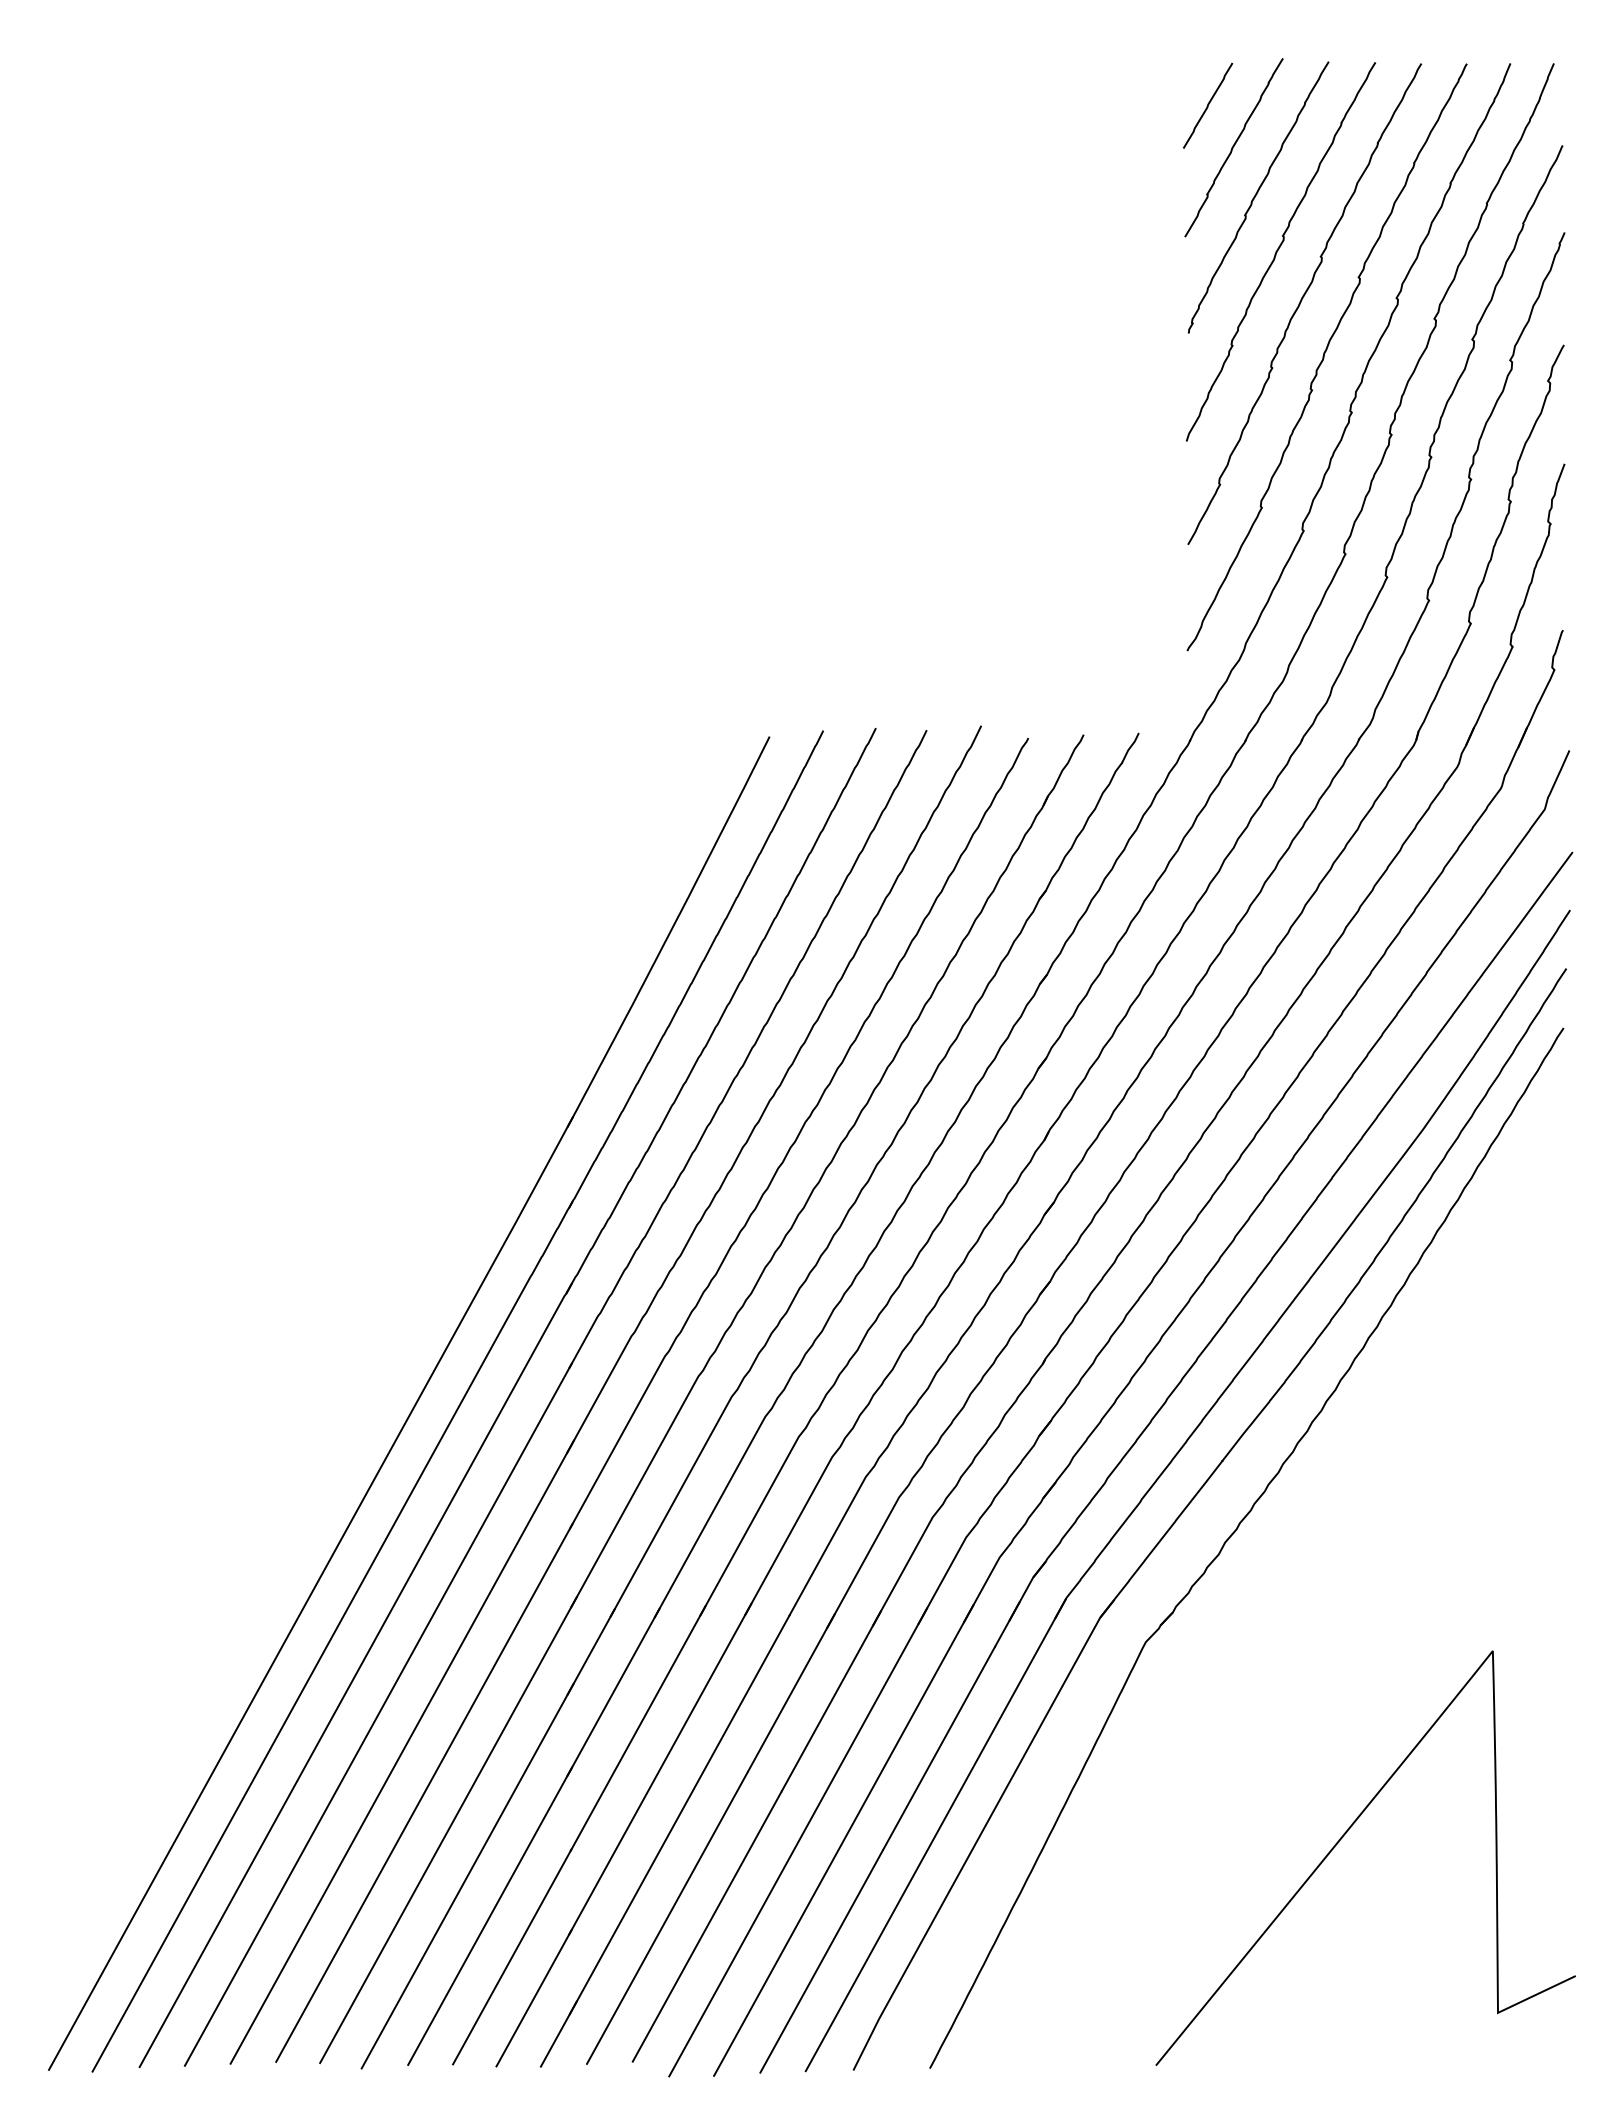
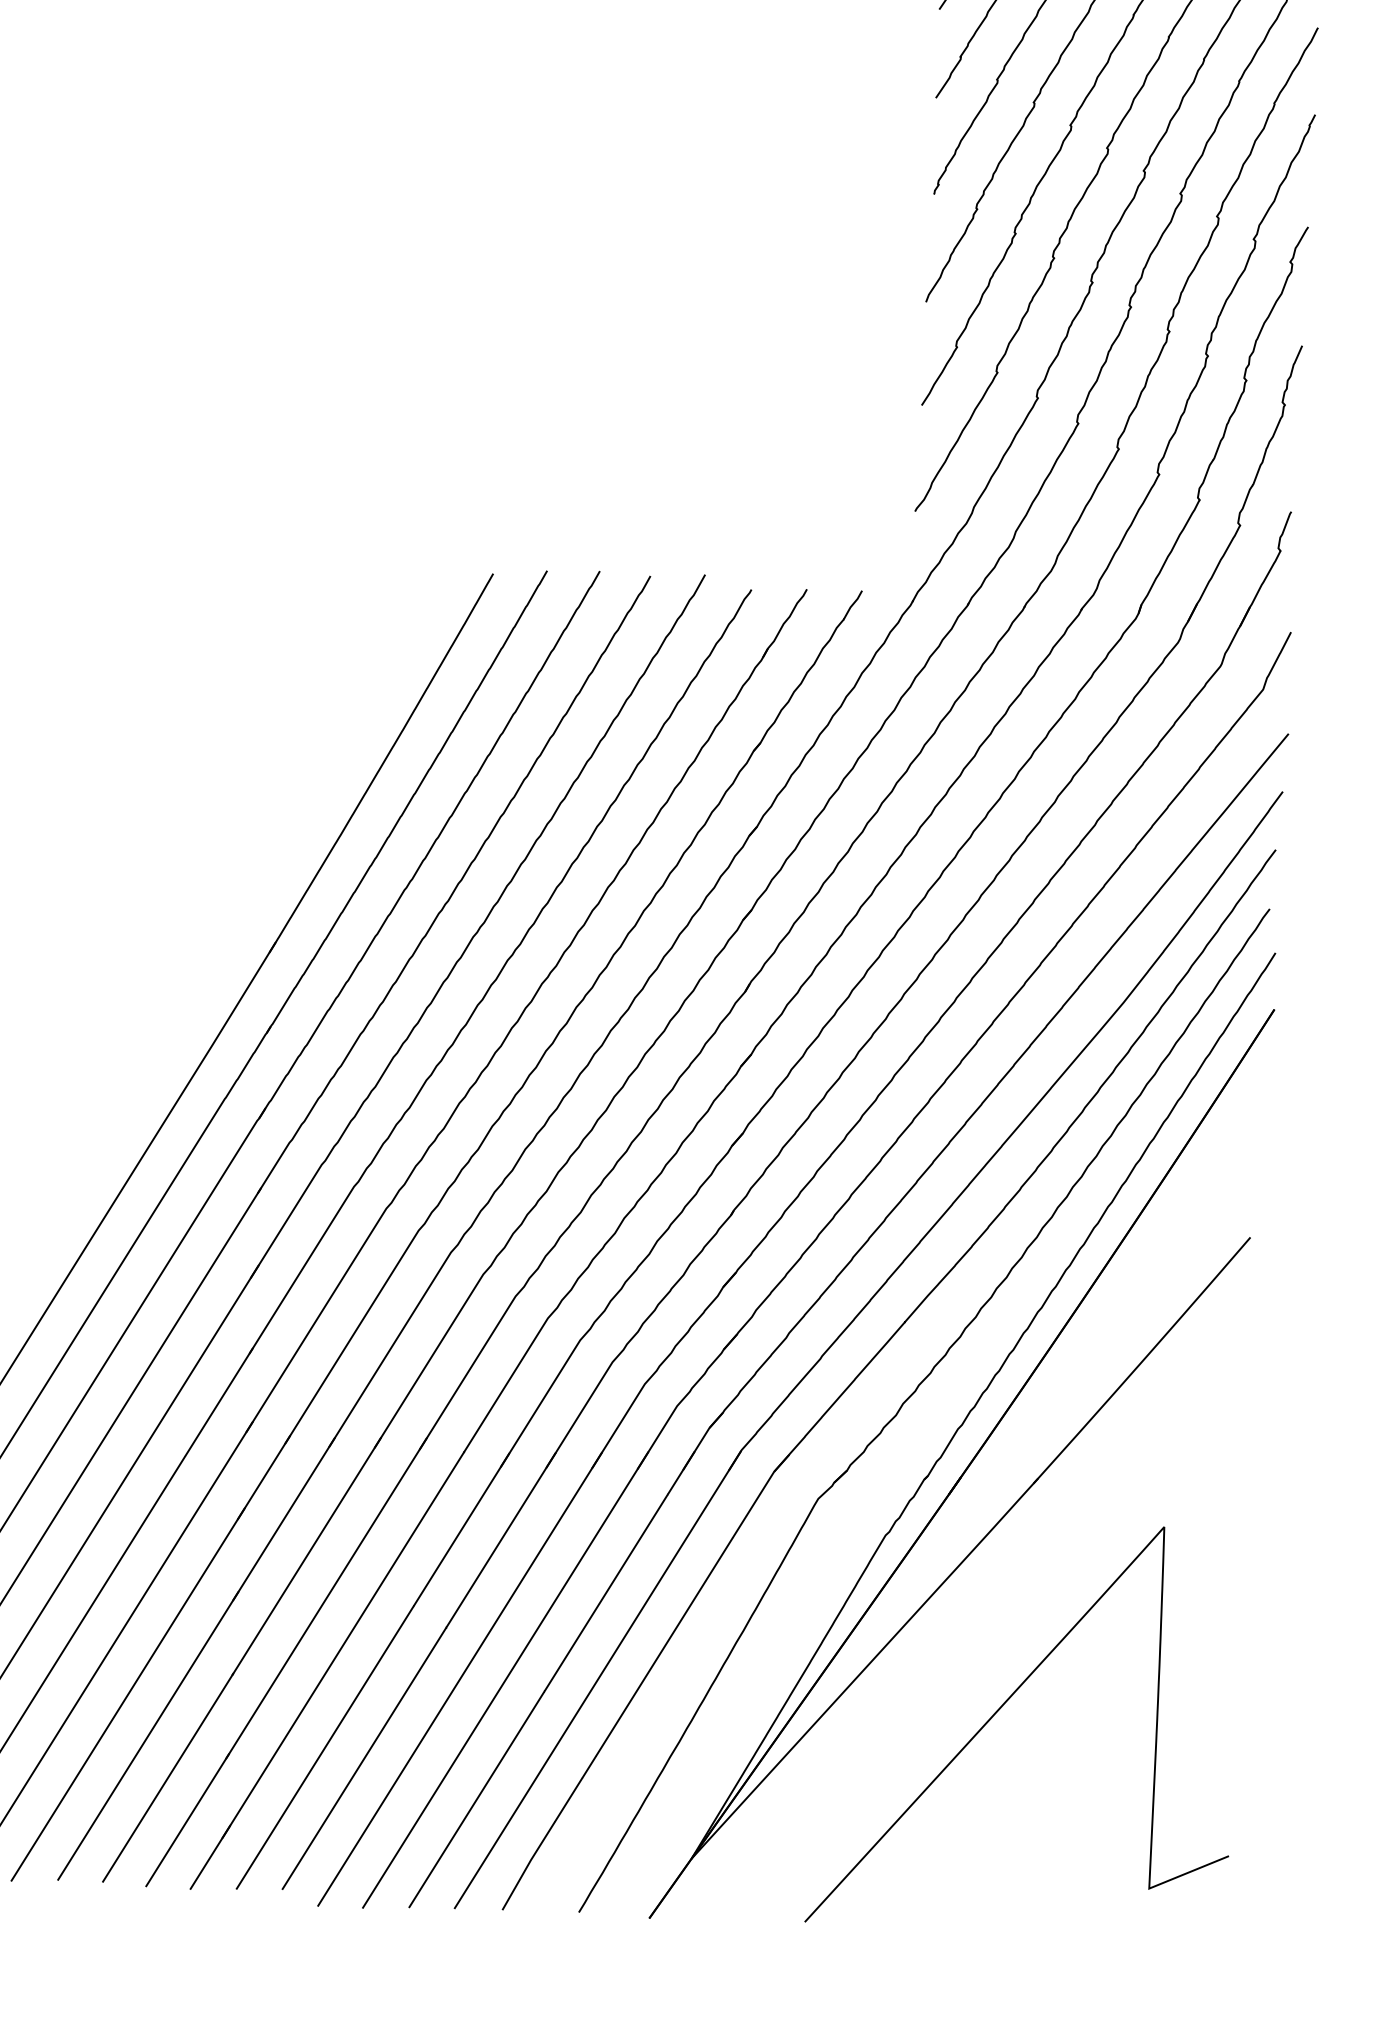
part: (1280, 1568) -> (956, 1432), added

